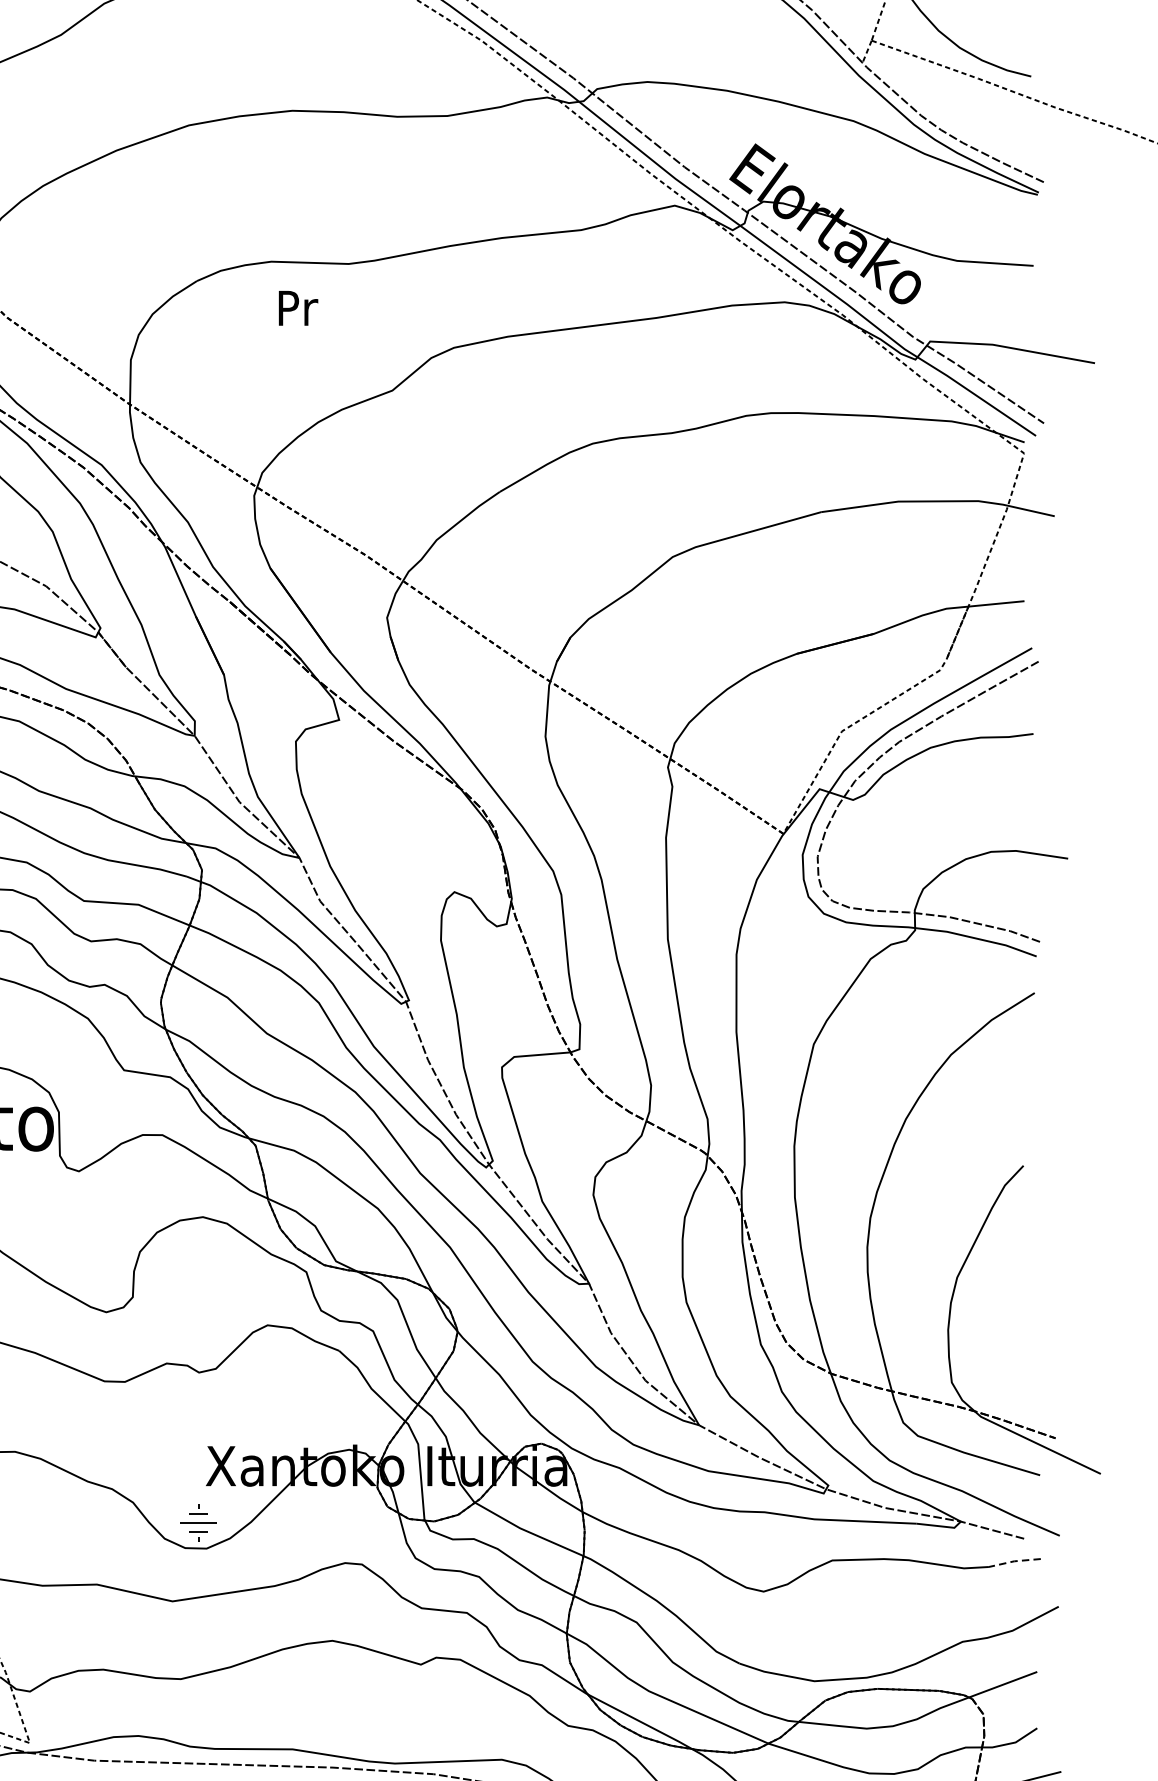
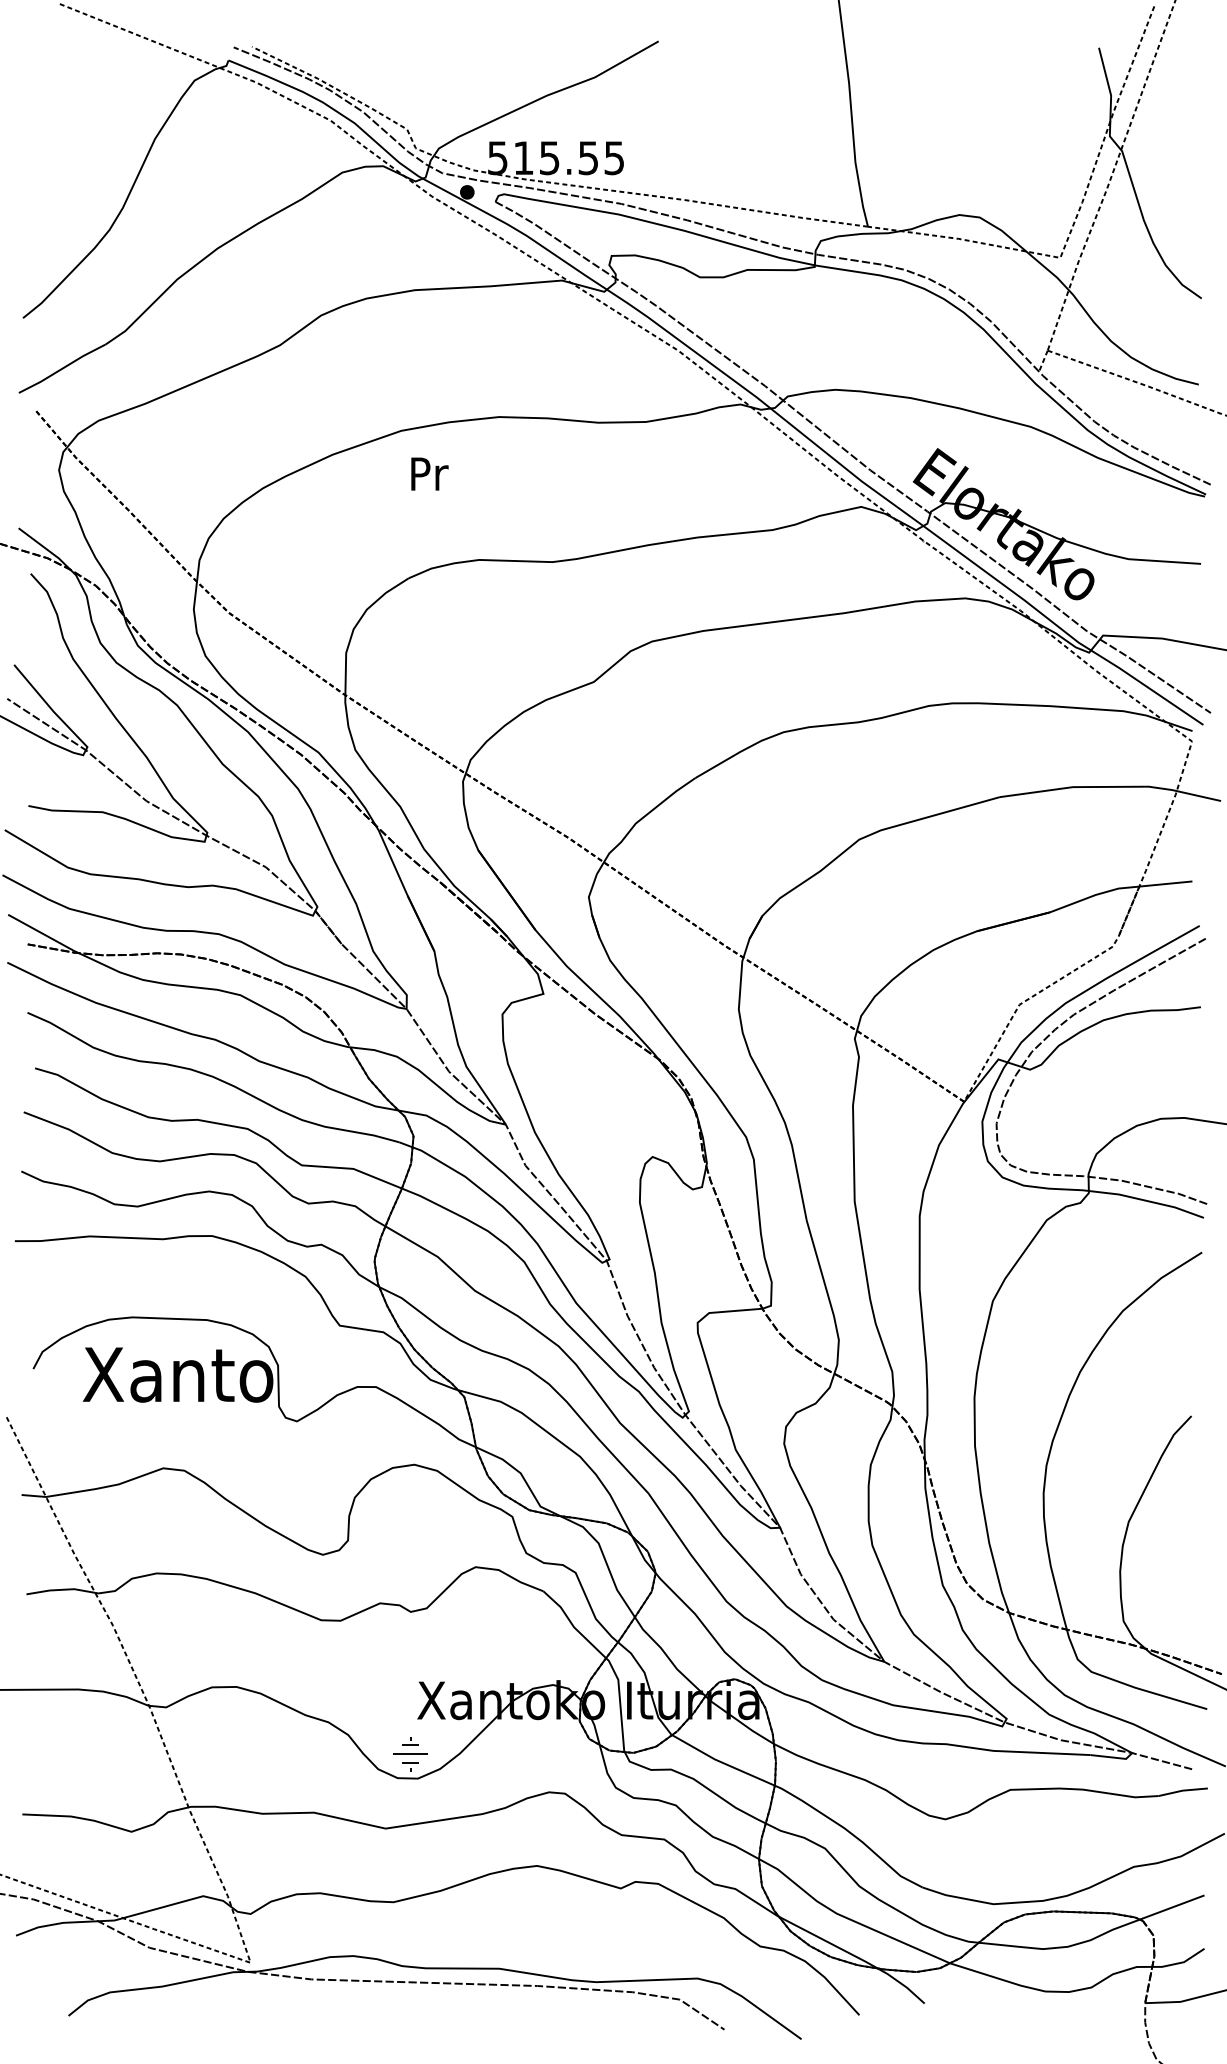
text: (298, 307) -> (429, 473), moved
line: (1014, 1561) -> (1182, 1790), dashed -> solid

